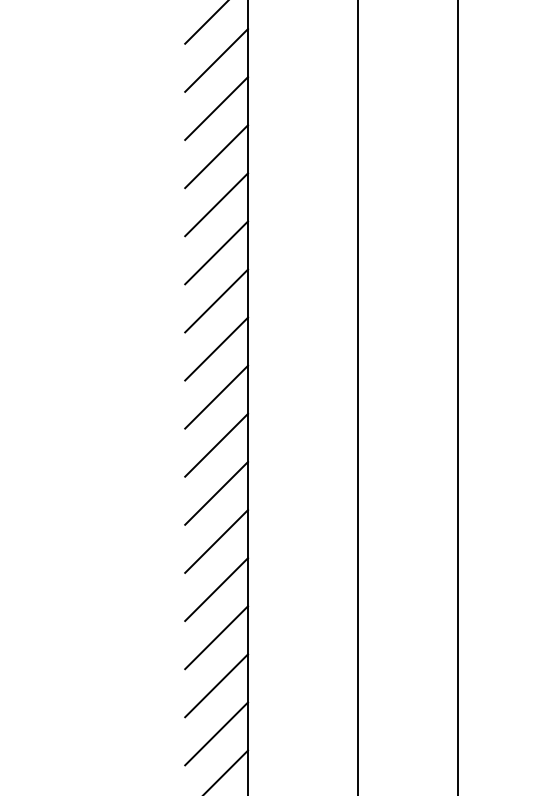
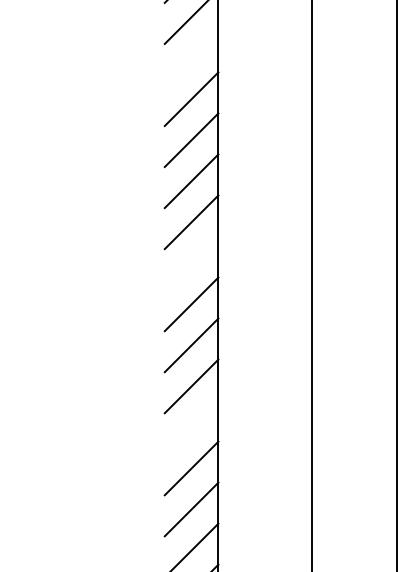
line: (216, 60) -> (191, 58), removed
line: (216, 300) -> (191, 262), removed
line: (216, 492) -> (191, 426), removed

